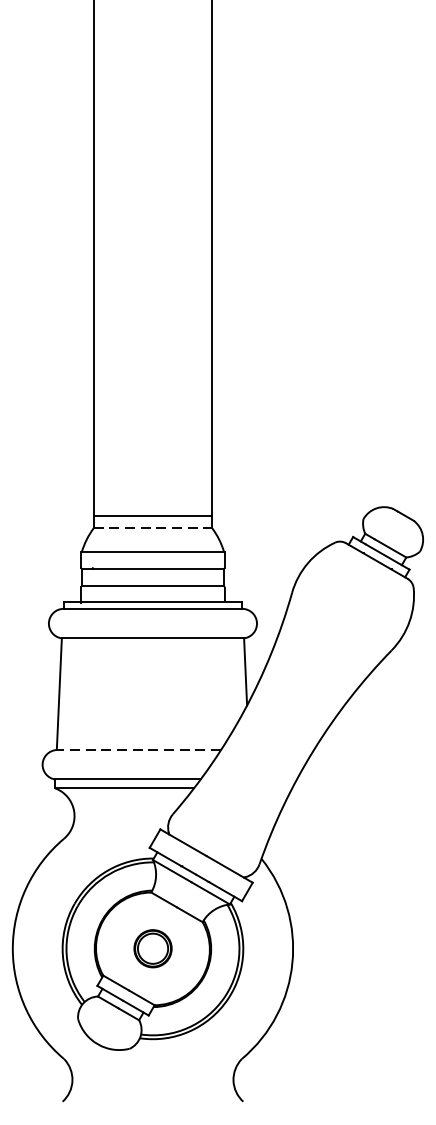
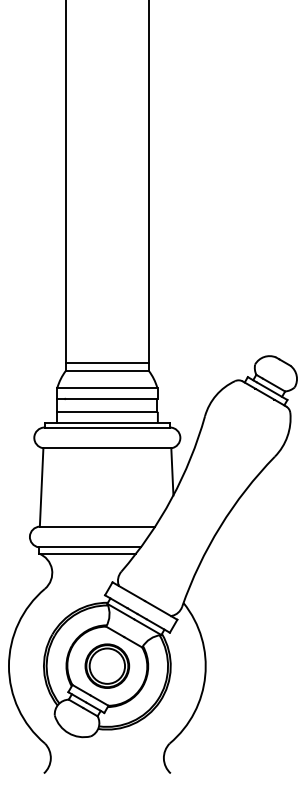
line: (153, 527) -> (107, 370), dashed -> solid
line: (138, 749) -> (97, 526), dashed -> solid
part: (153, 947) -> (107, 665), size x1.67

